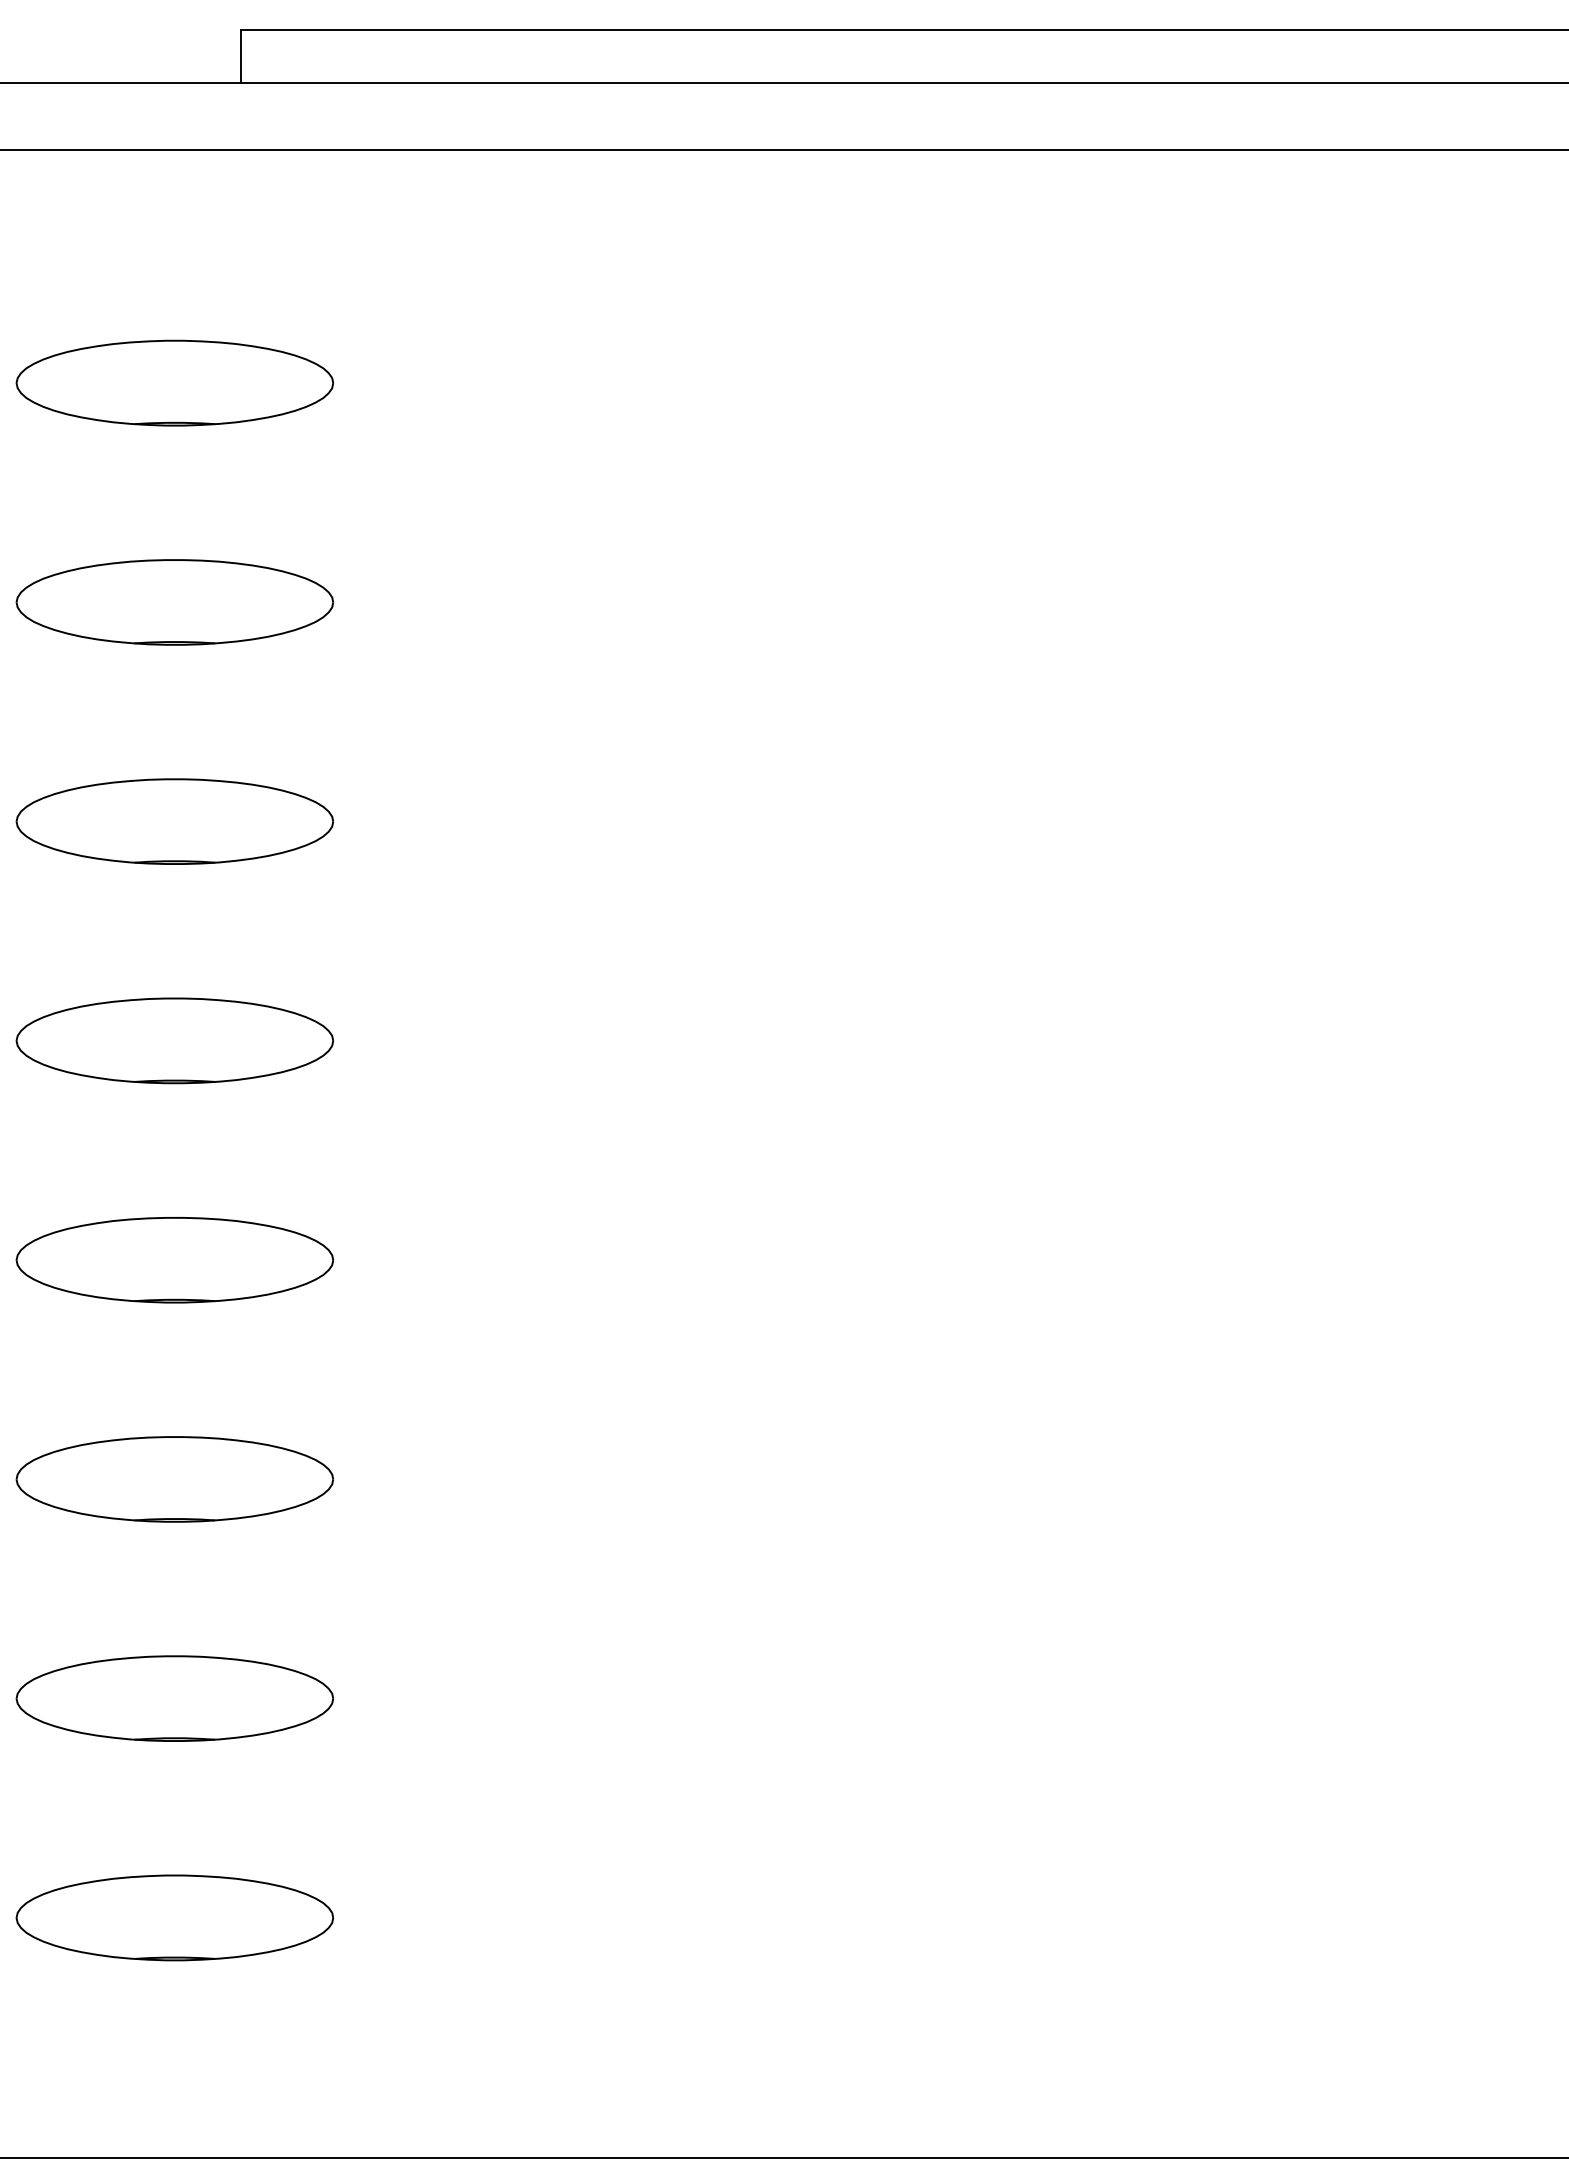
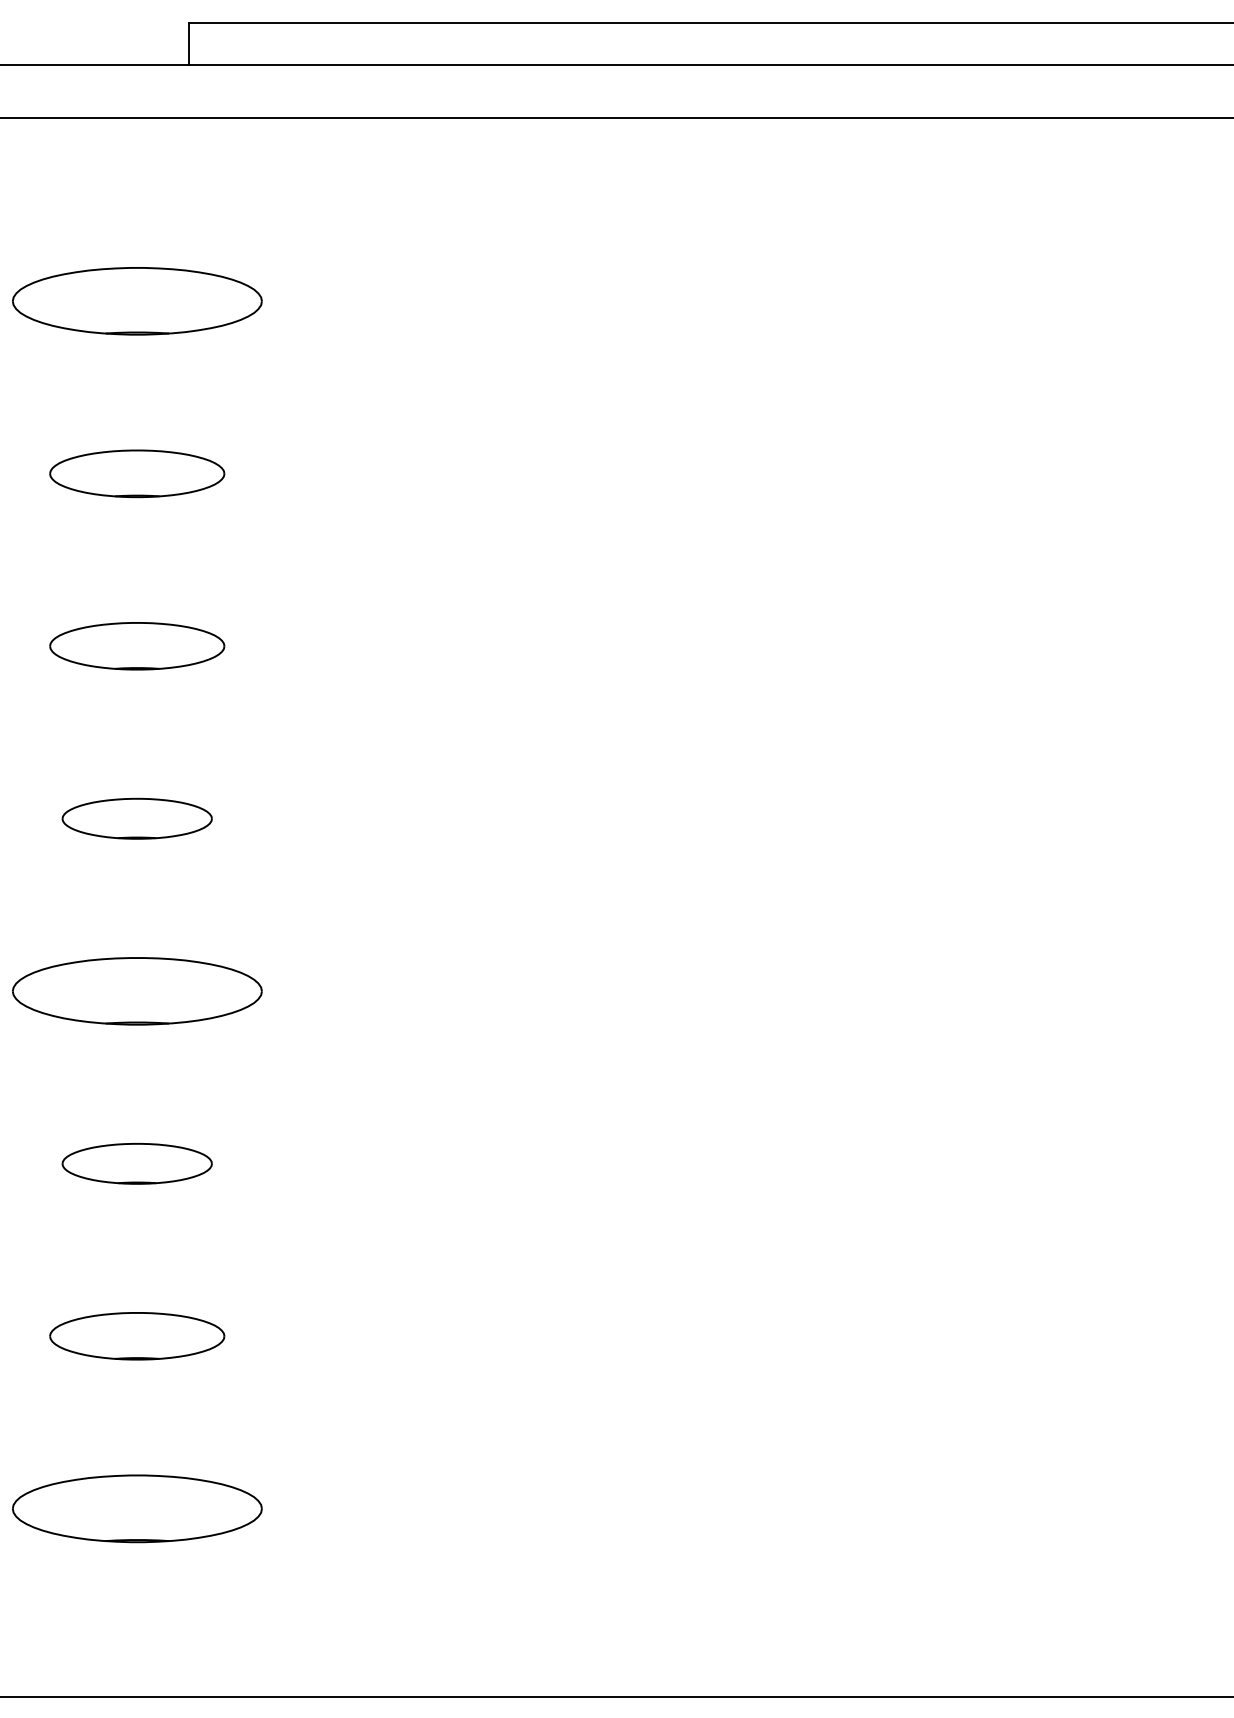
part: (174, 602) -> (137, 473), size x0.7
part: (174, 821) -> (137, 646), size x0.7
part: (174, 1040) -> (137, 818), size x0.6
part: (174, 1479) -> (137, 1163), size x0.6
part: (174, 1698) -> (137, 1336), size x0.7

